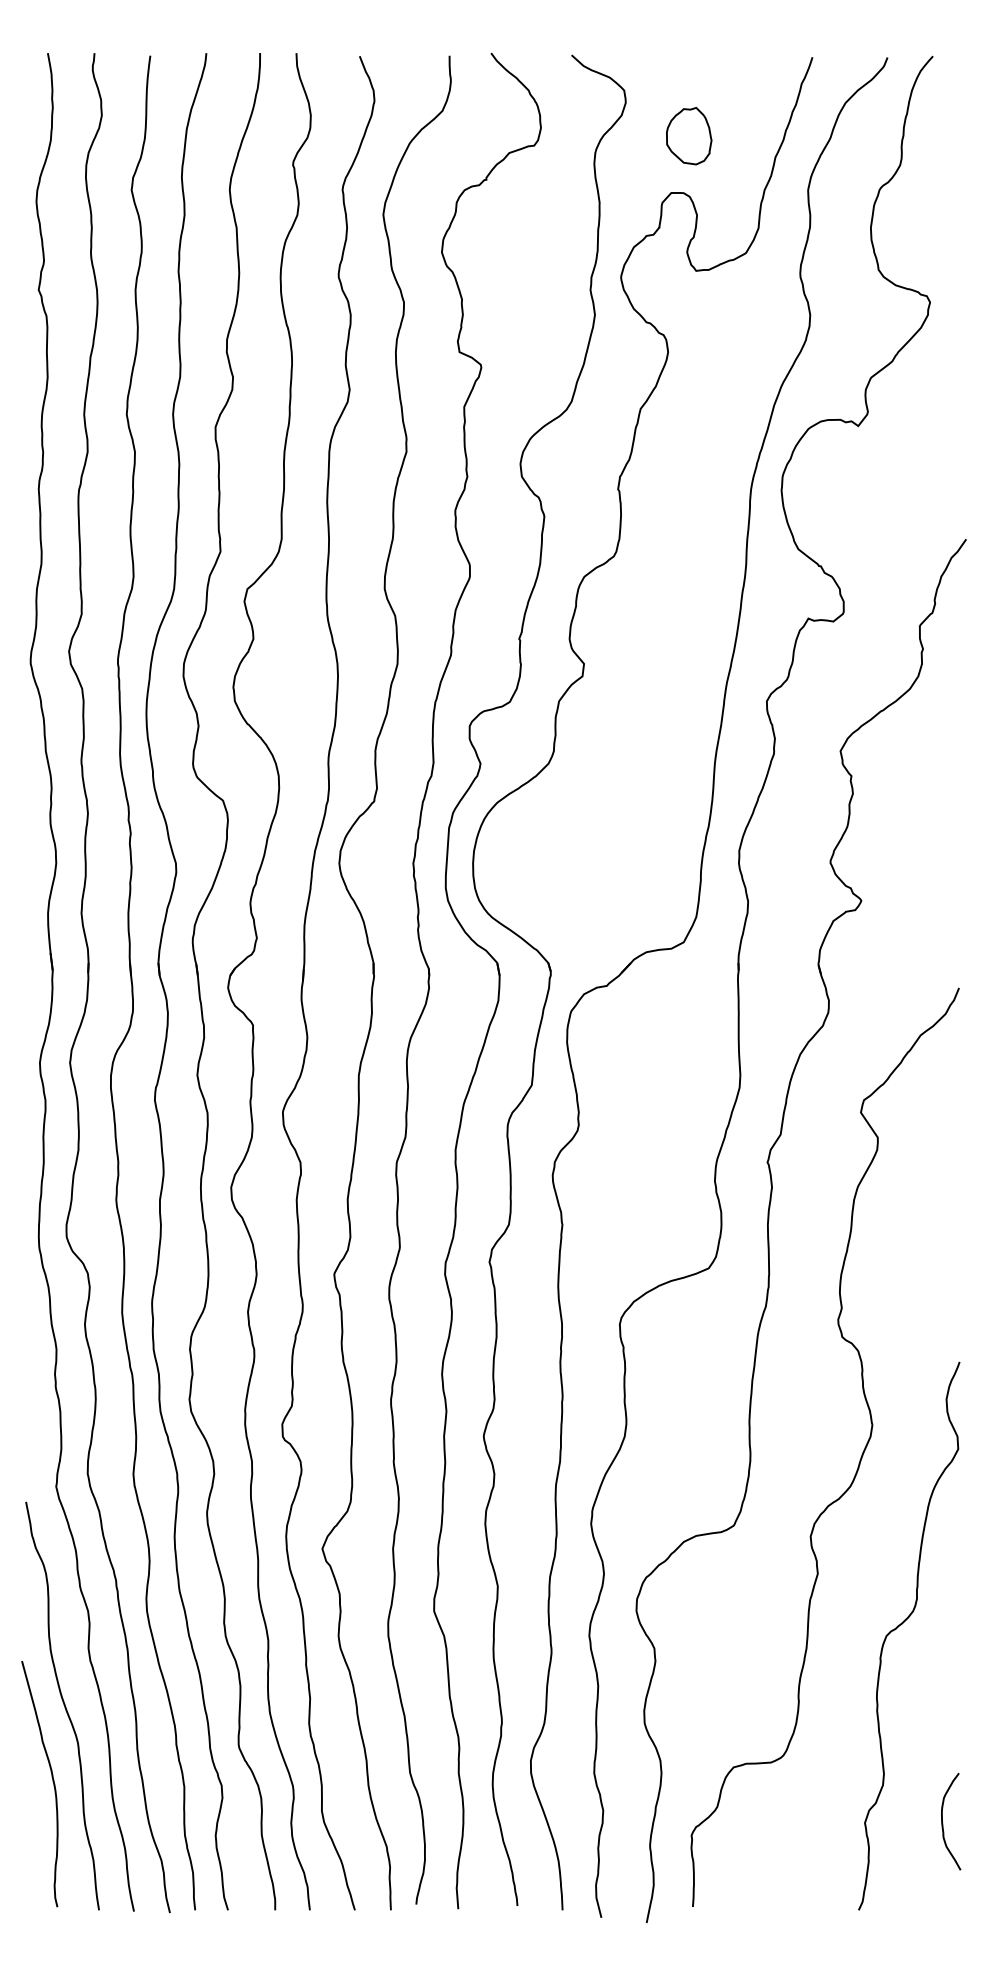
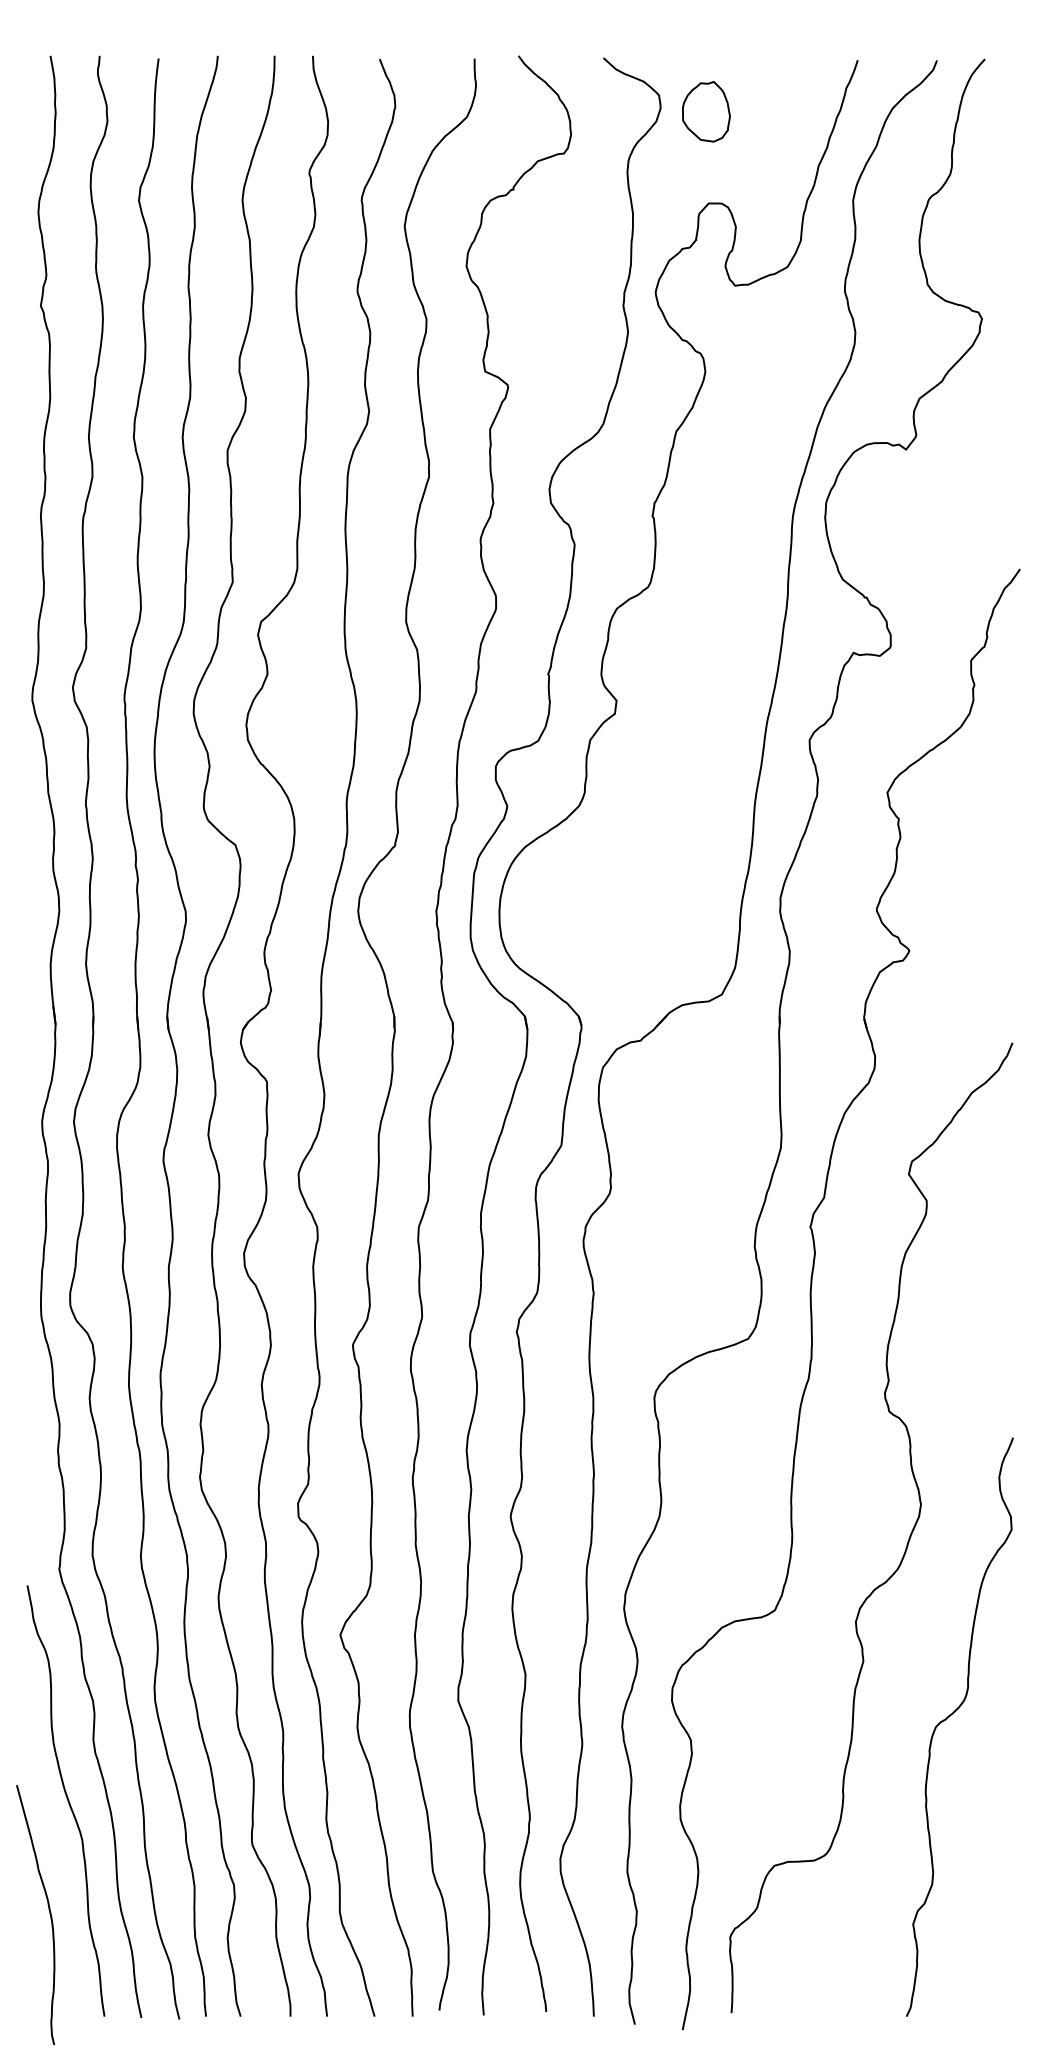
part: (689, 136) -> (706, 112), moved
curve: (52, 1781) -> (49, 1912), moved
curve: (943, 1823) -> (996, 1924), removed

